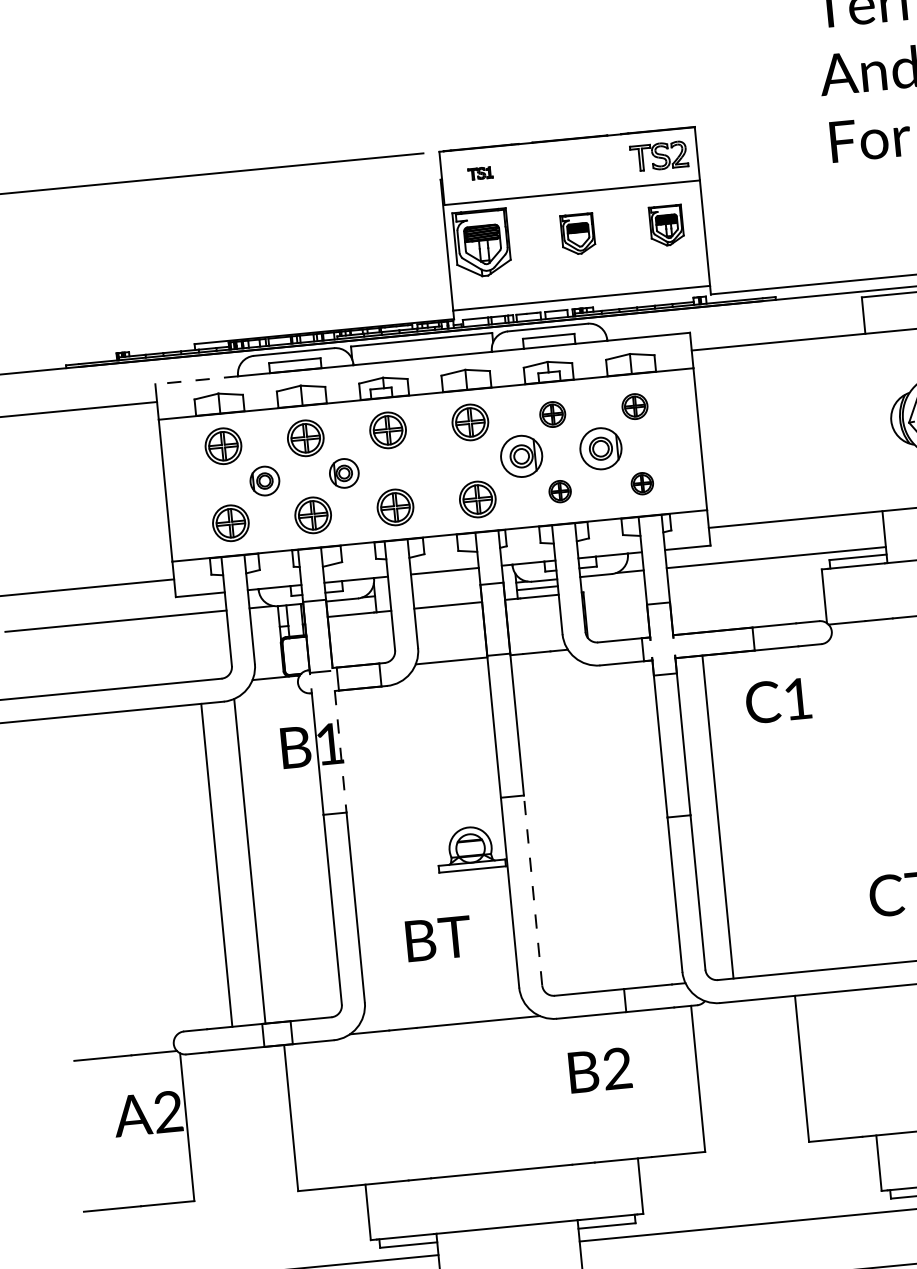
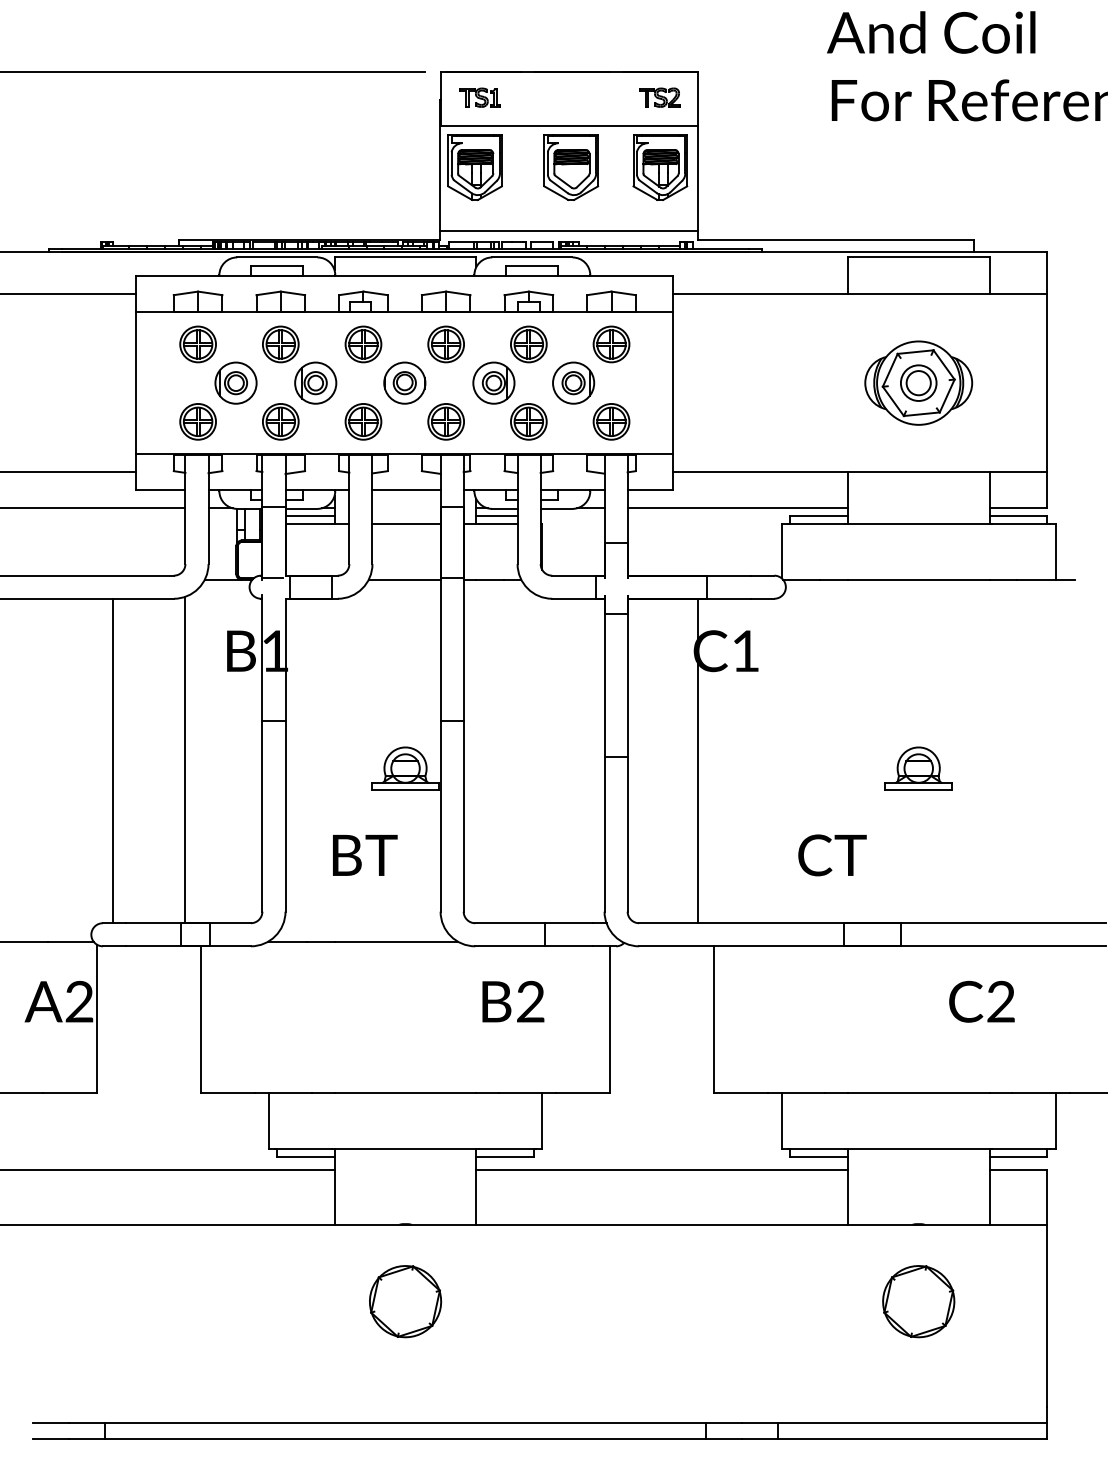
part: (659, 156) -> (659, 97), size x0.71
part: (479, 173) -> (479, 97), size x1.67
part: (666, 225) -> (660, 167), size x1.67
part: (578, 234) -> (571, 167), size x1.67
line: (196, 380) -> (177, 276), dashed -> solid
part: (634, 406) -> (611, 344), size x1.43
part: (552, 414) -> (528, 344), size x1.43
part: (432, 464) -> (404, 382), added
part: (343, 472) -> (315, 382), size x1.43
part: (264, 480) -> (235, 382), size x1.43
part: (642, 483) -> (611, 421), size x1.67
part: (559, 491) -> (528, 421), size x1.67
line: (350, 605) -> (309, 515), added
line: (340, 752) -> (285, 660), dashed -> solid
line: (717, 816) -> (697, 760), moved
line: (216, 864) -> (113, 760), moved
line: (532, 889) -> (463, 815), dashed -> solid

